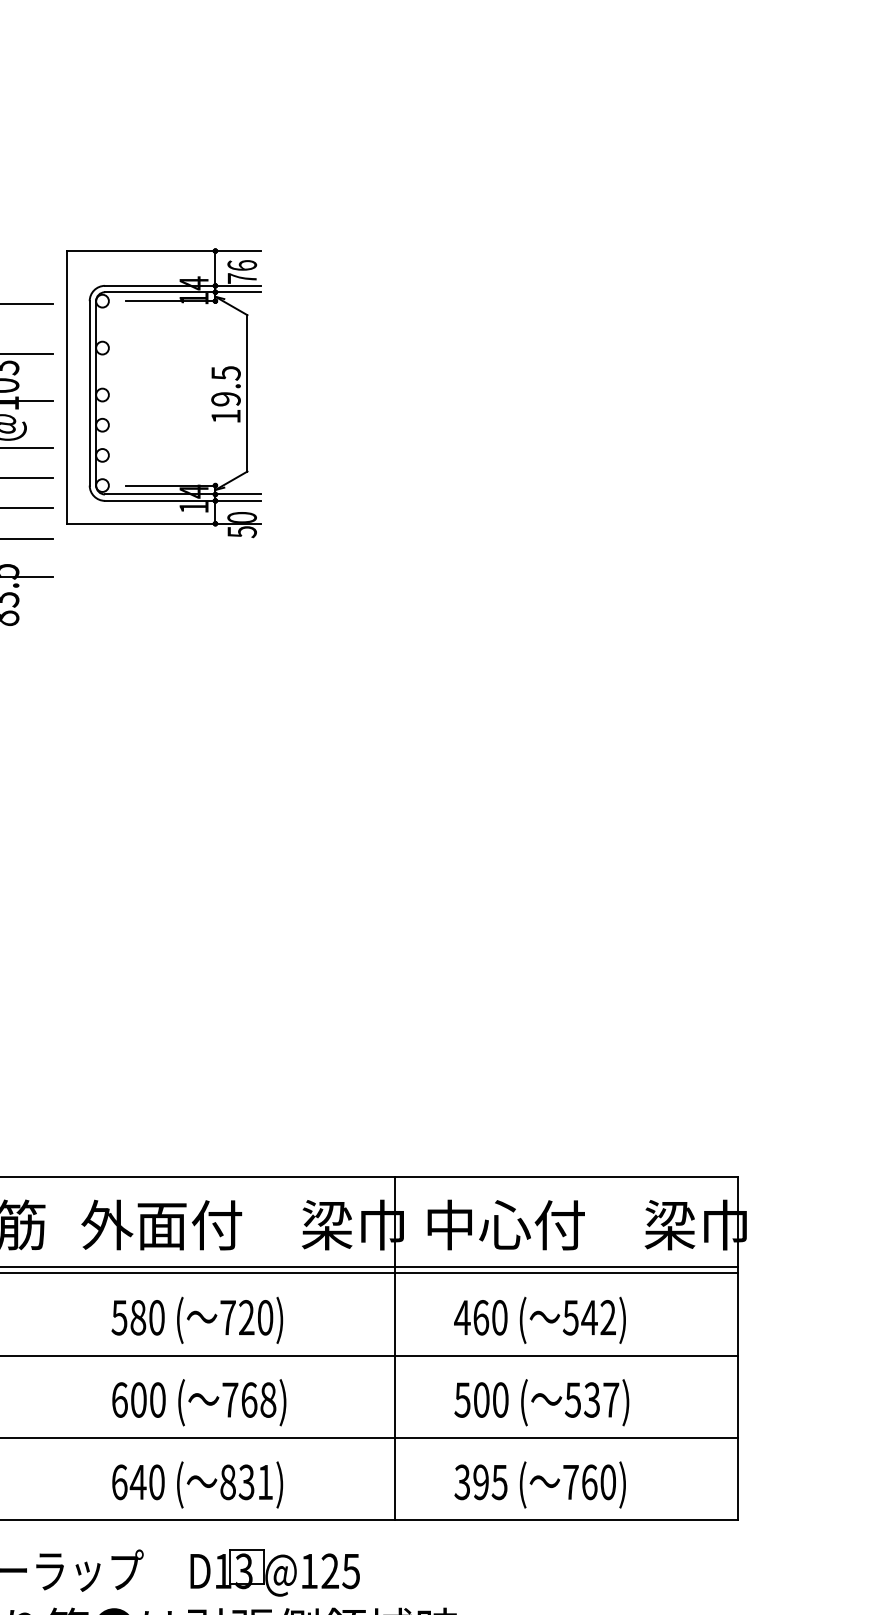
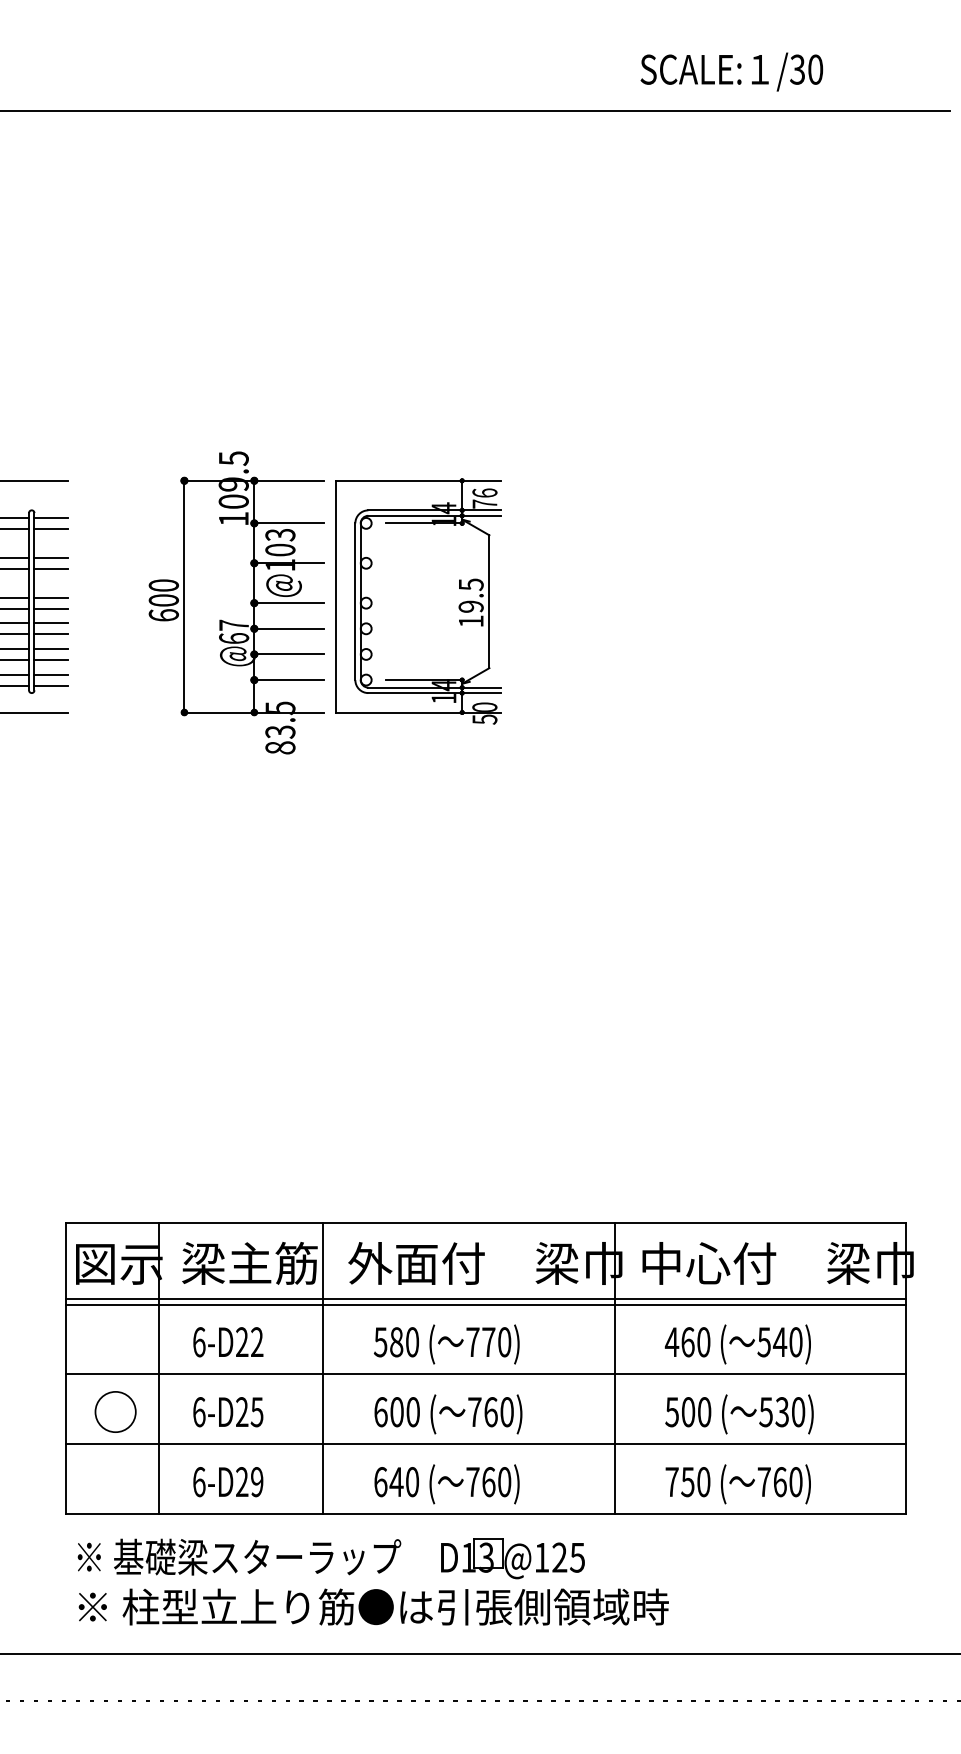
part: (164, 393) -> (418, 601), moved
text: (246, 1316) -> (488, 1341), 720) -> 770)
text: (607, 1318) -> (795, 1342), 542) -> 540)
line: (52, 1348) -> (323, 1368), added
text: (267, 1400) -> (506, 1412), 768) -> 760)
text: (611, 1400) -> (798, 1412), 537) -> 530)
text: (246, 1482) -> (488, 1482), 831) -> 760)
text: (480, 1482) -> (687, 1482), 395 -> 750

